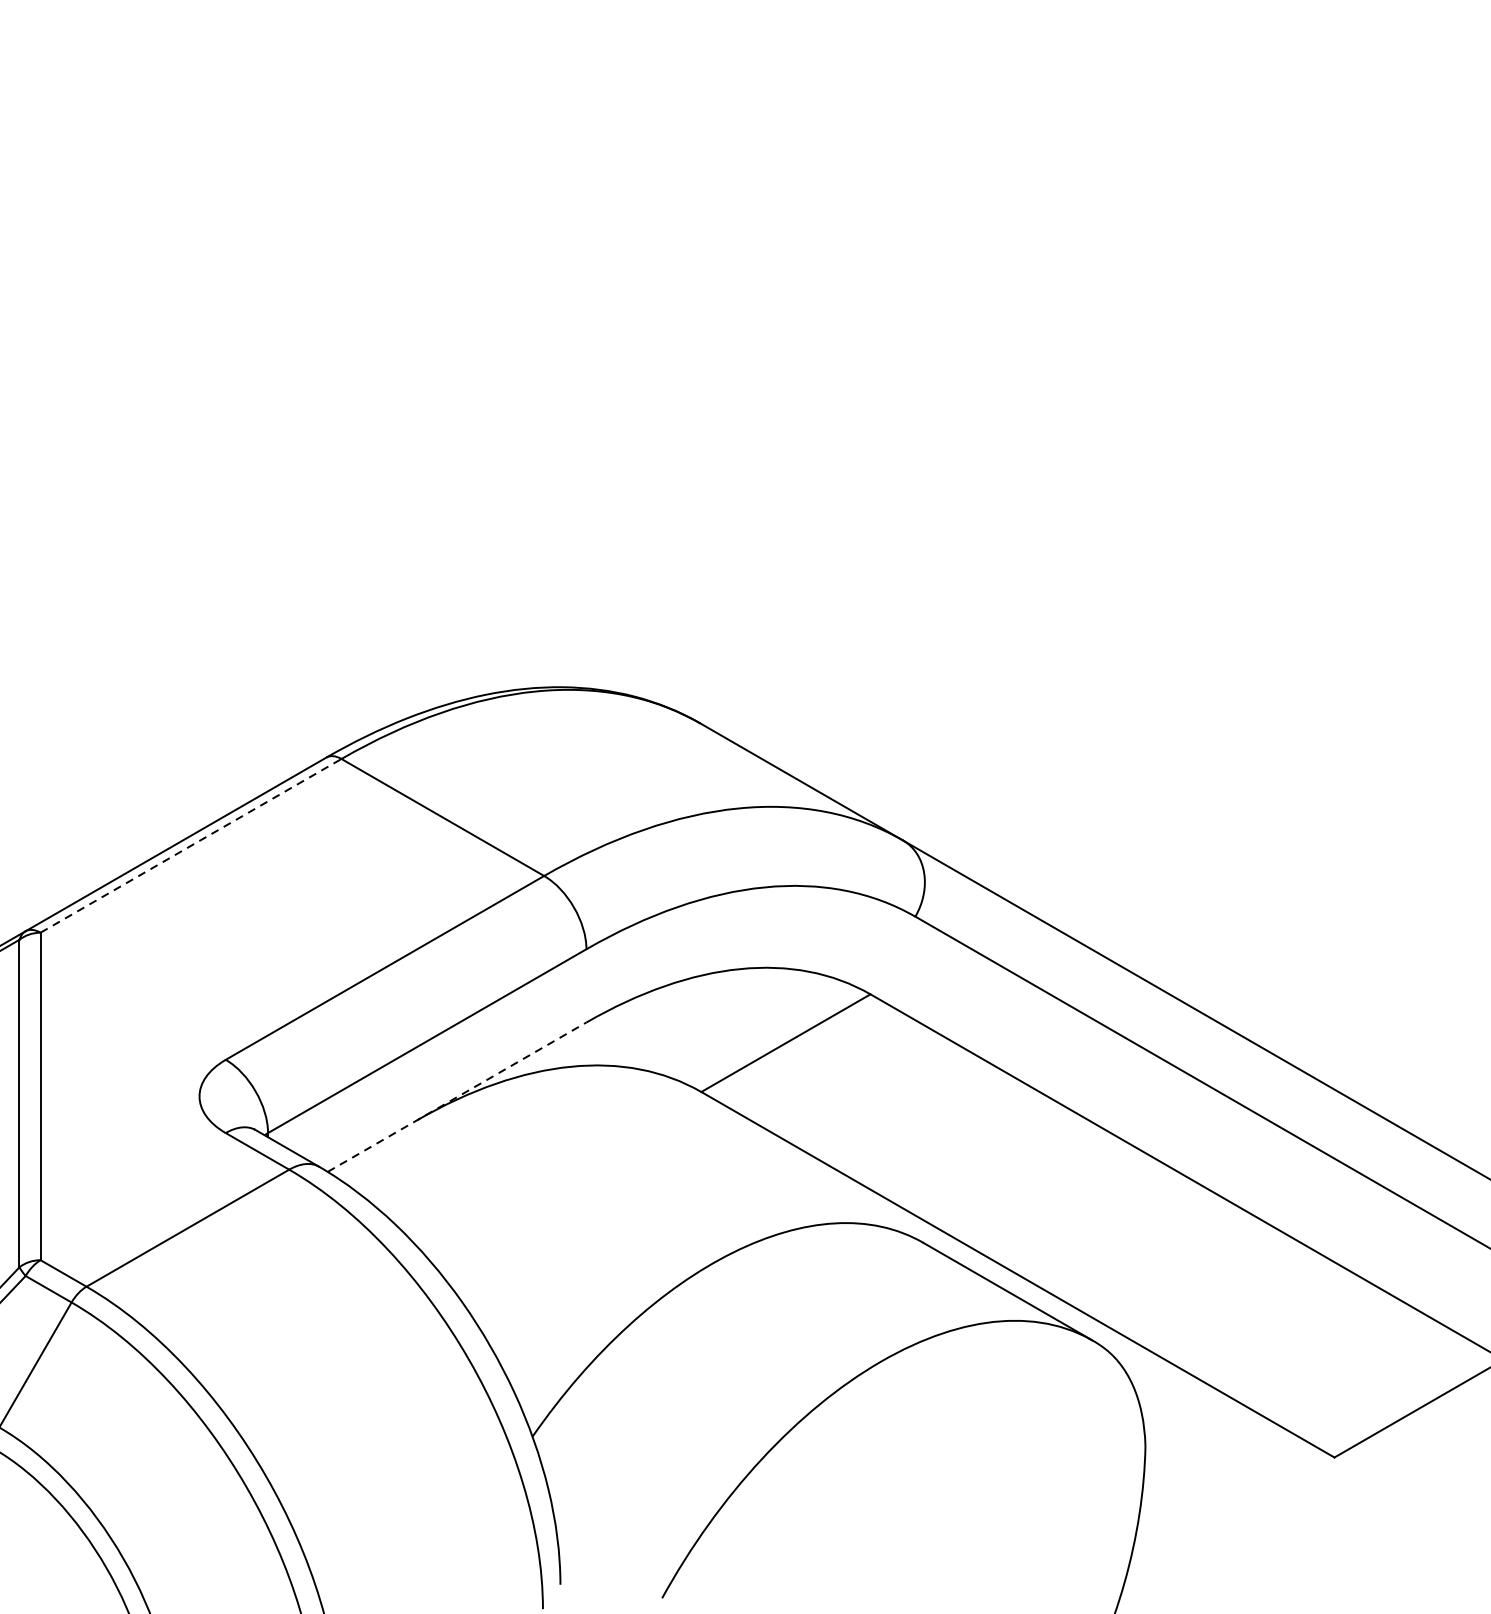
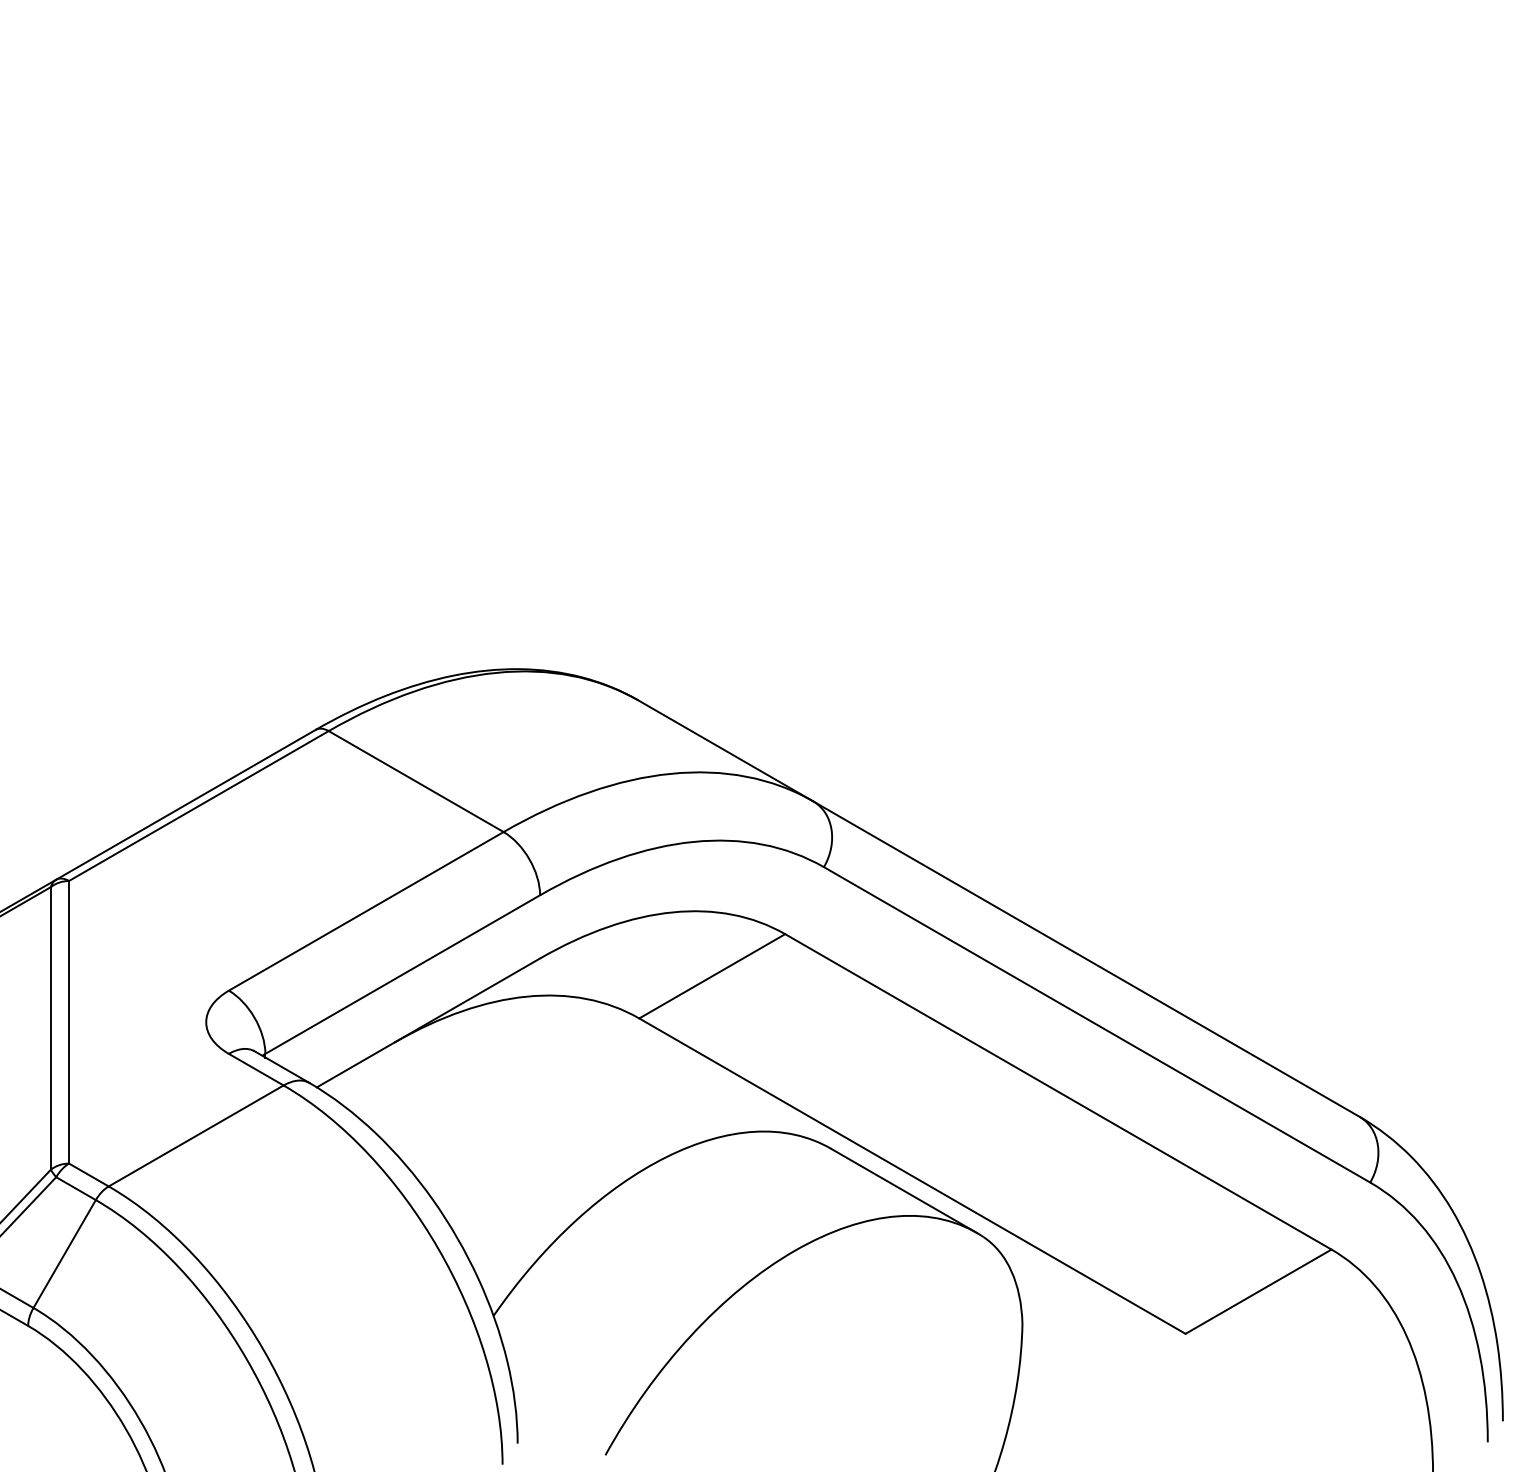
line: (190, 846) -> (198, 806), dashed -> solid
line: (457, 1096) -> (428, 1022), dashed -> solid

